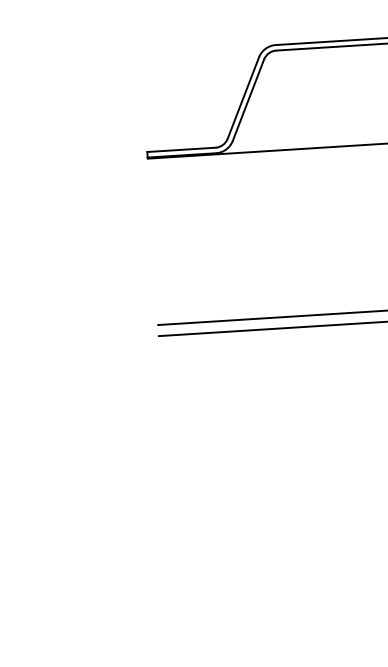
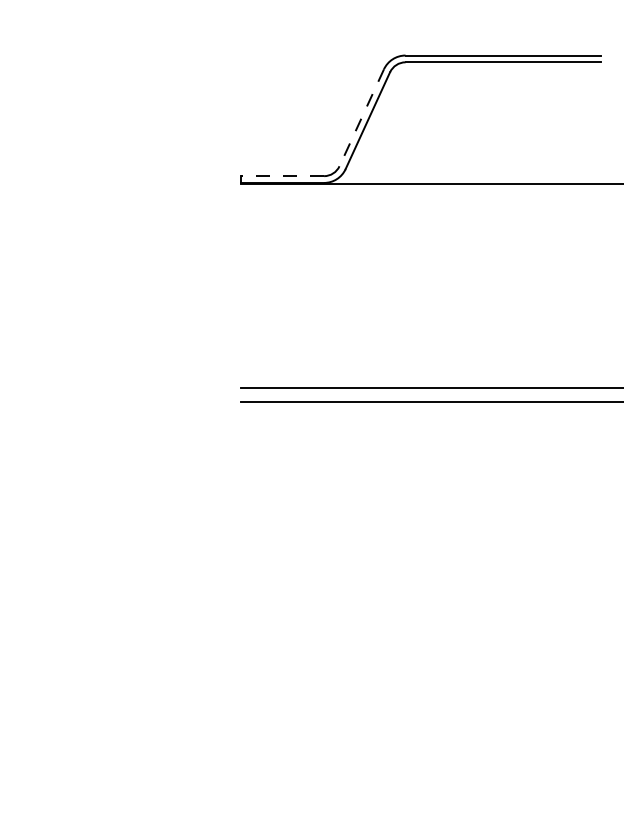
line: (243, 98) -> (361, 118), solid -> dashed
line: (181, 150) -> (282, 176), solid -> dashed

